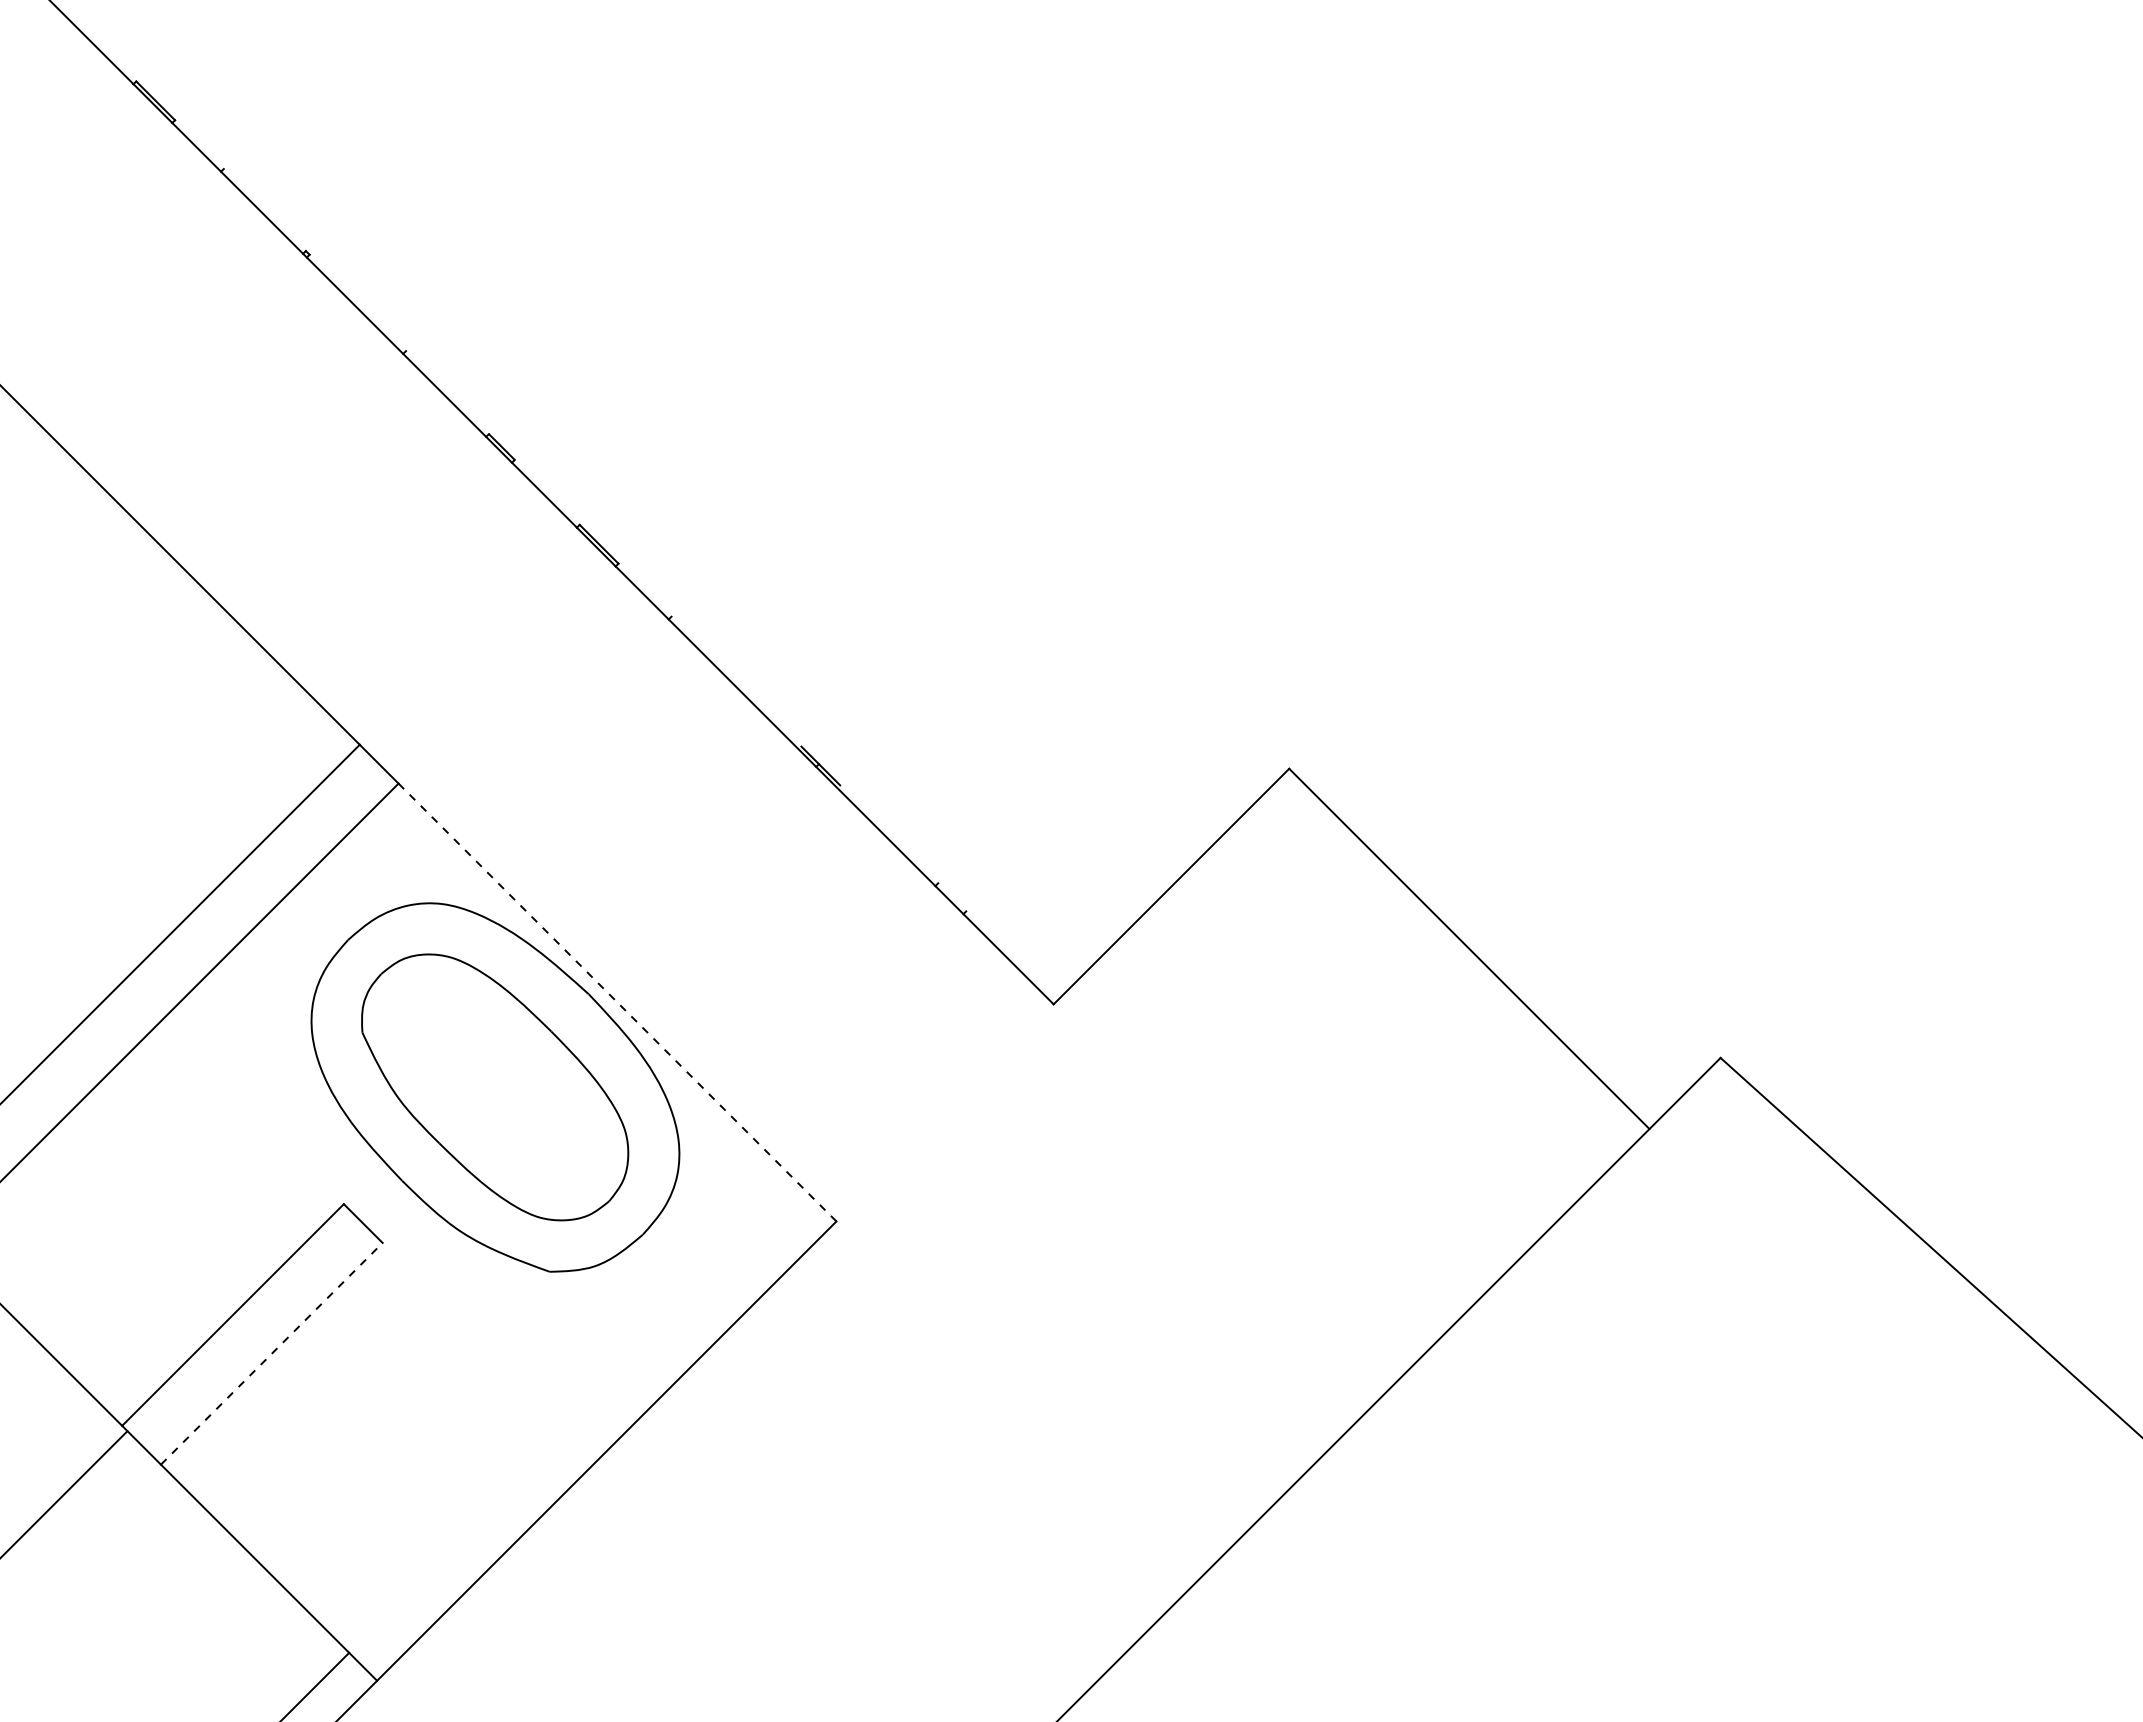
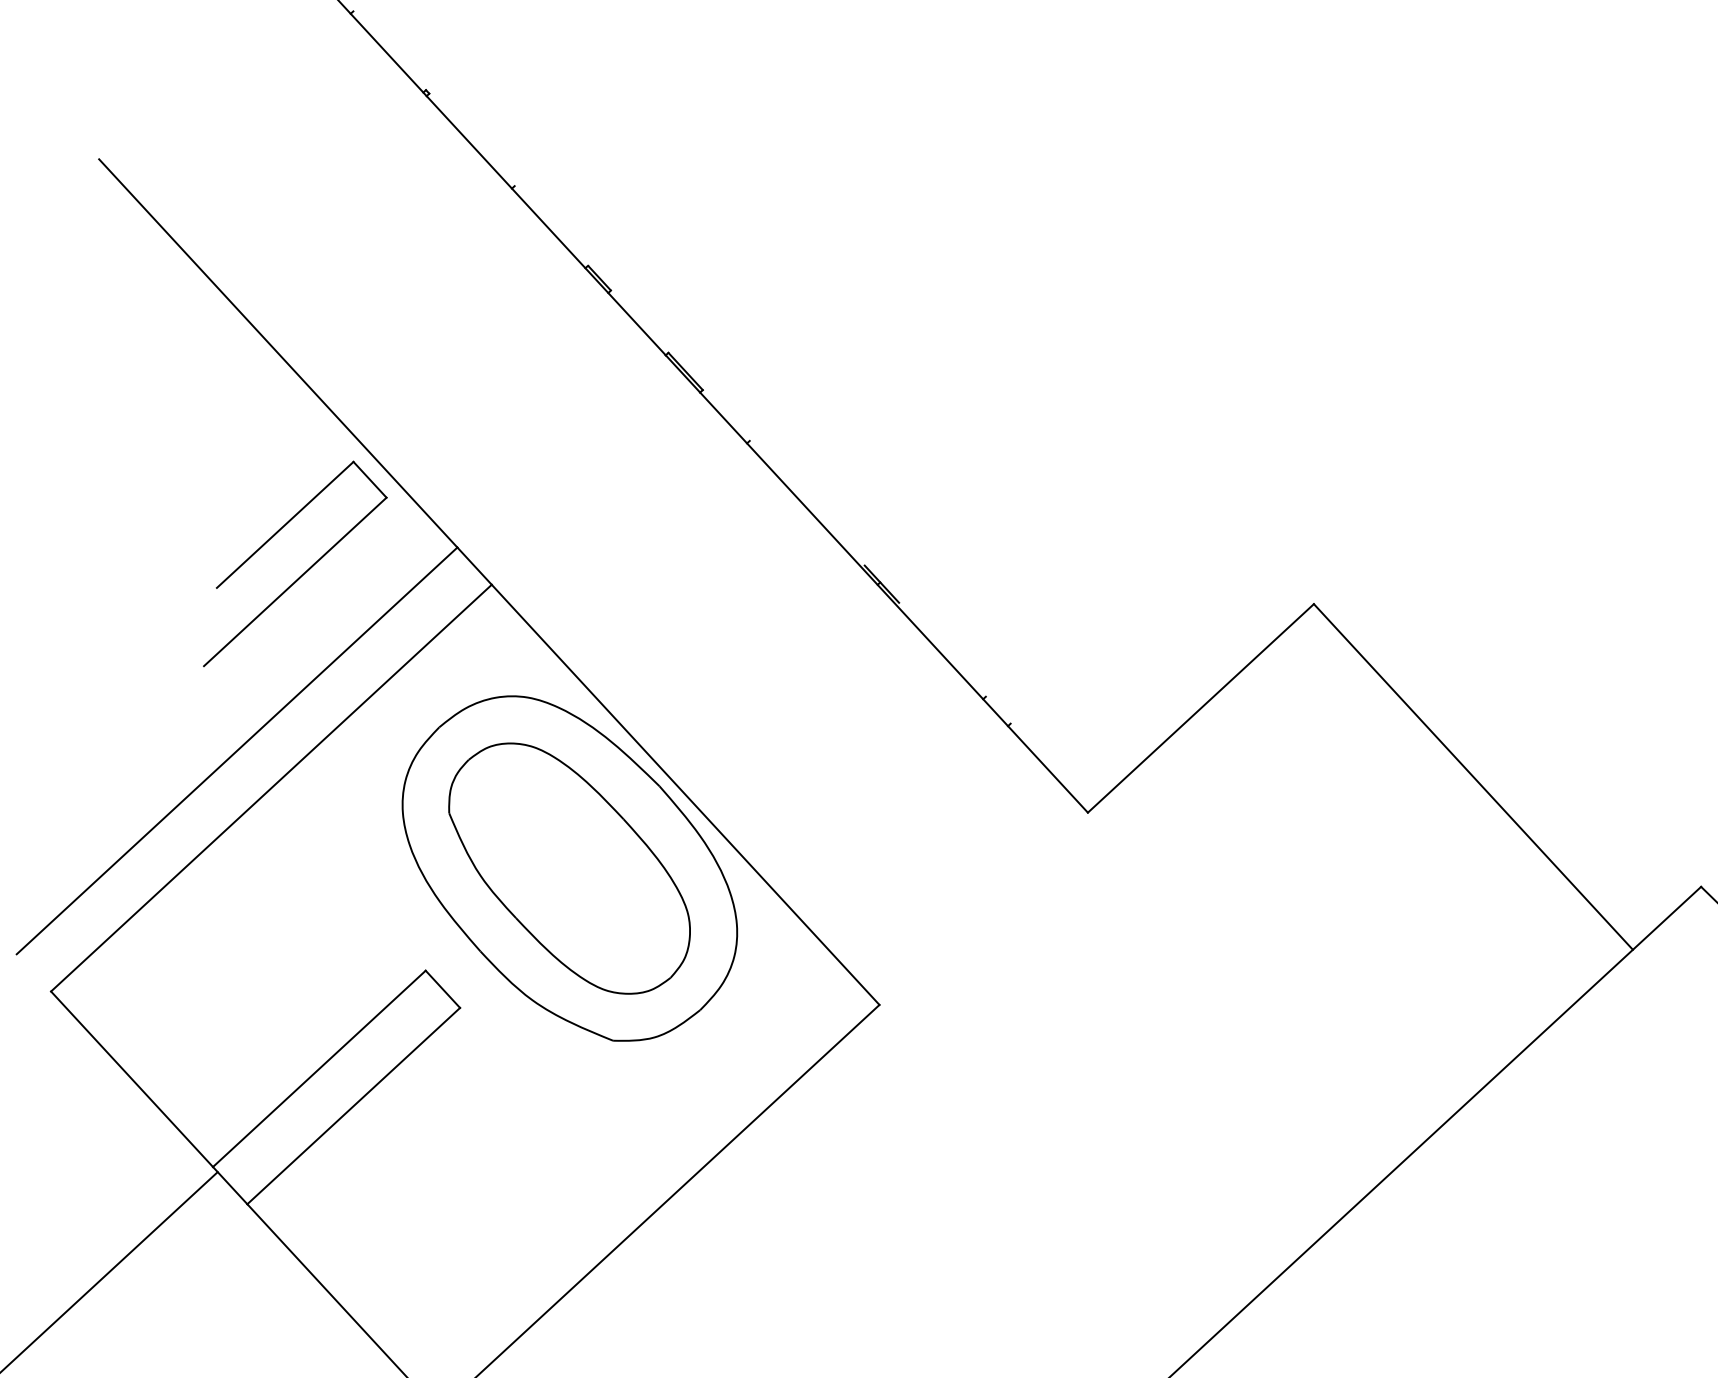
part: (194, 778) -> (303, 572), added
line: (617, 1002) -> (685, 794), dashed -> solid
line: (271, 1353) -> (353, 1105), dashed -> solid

